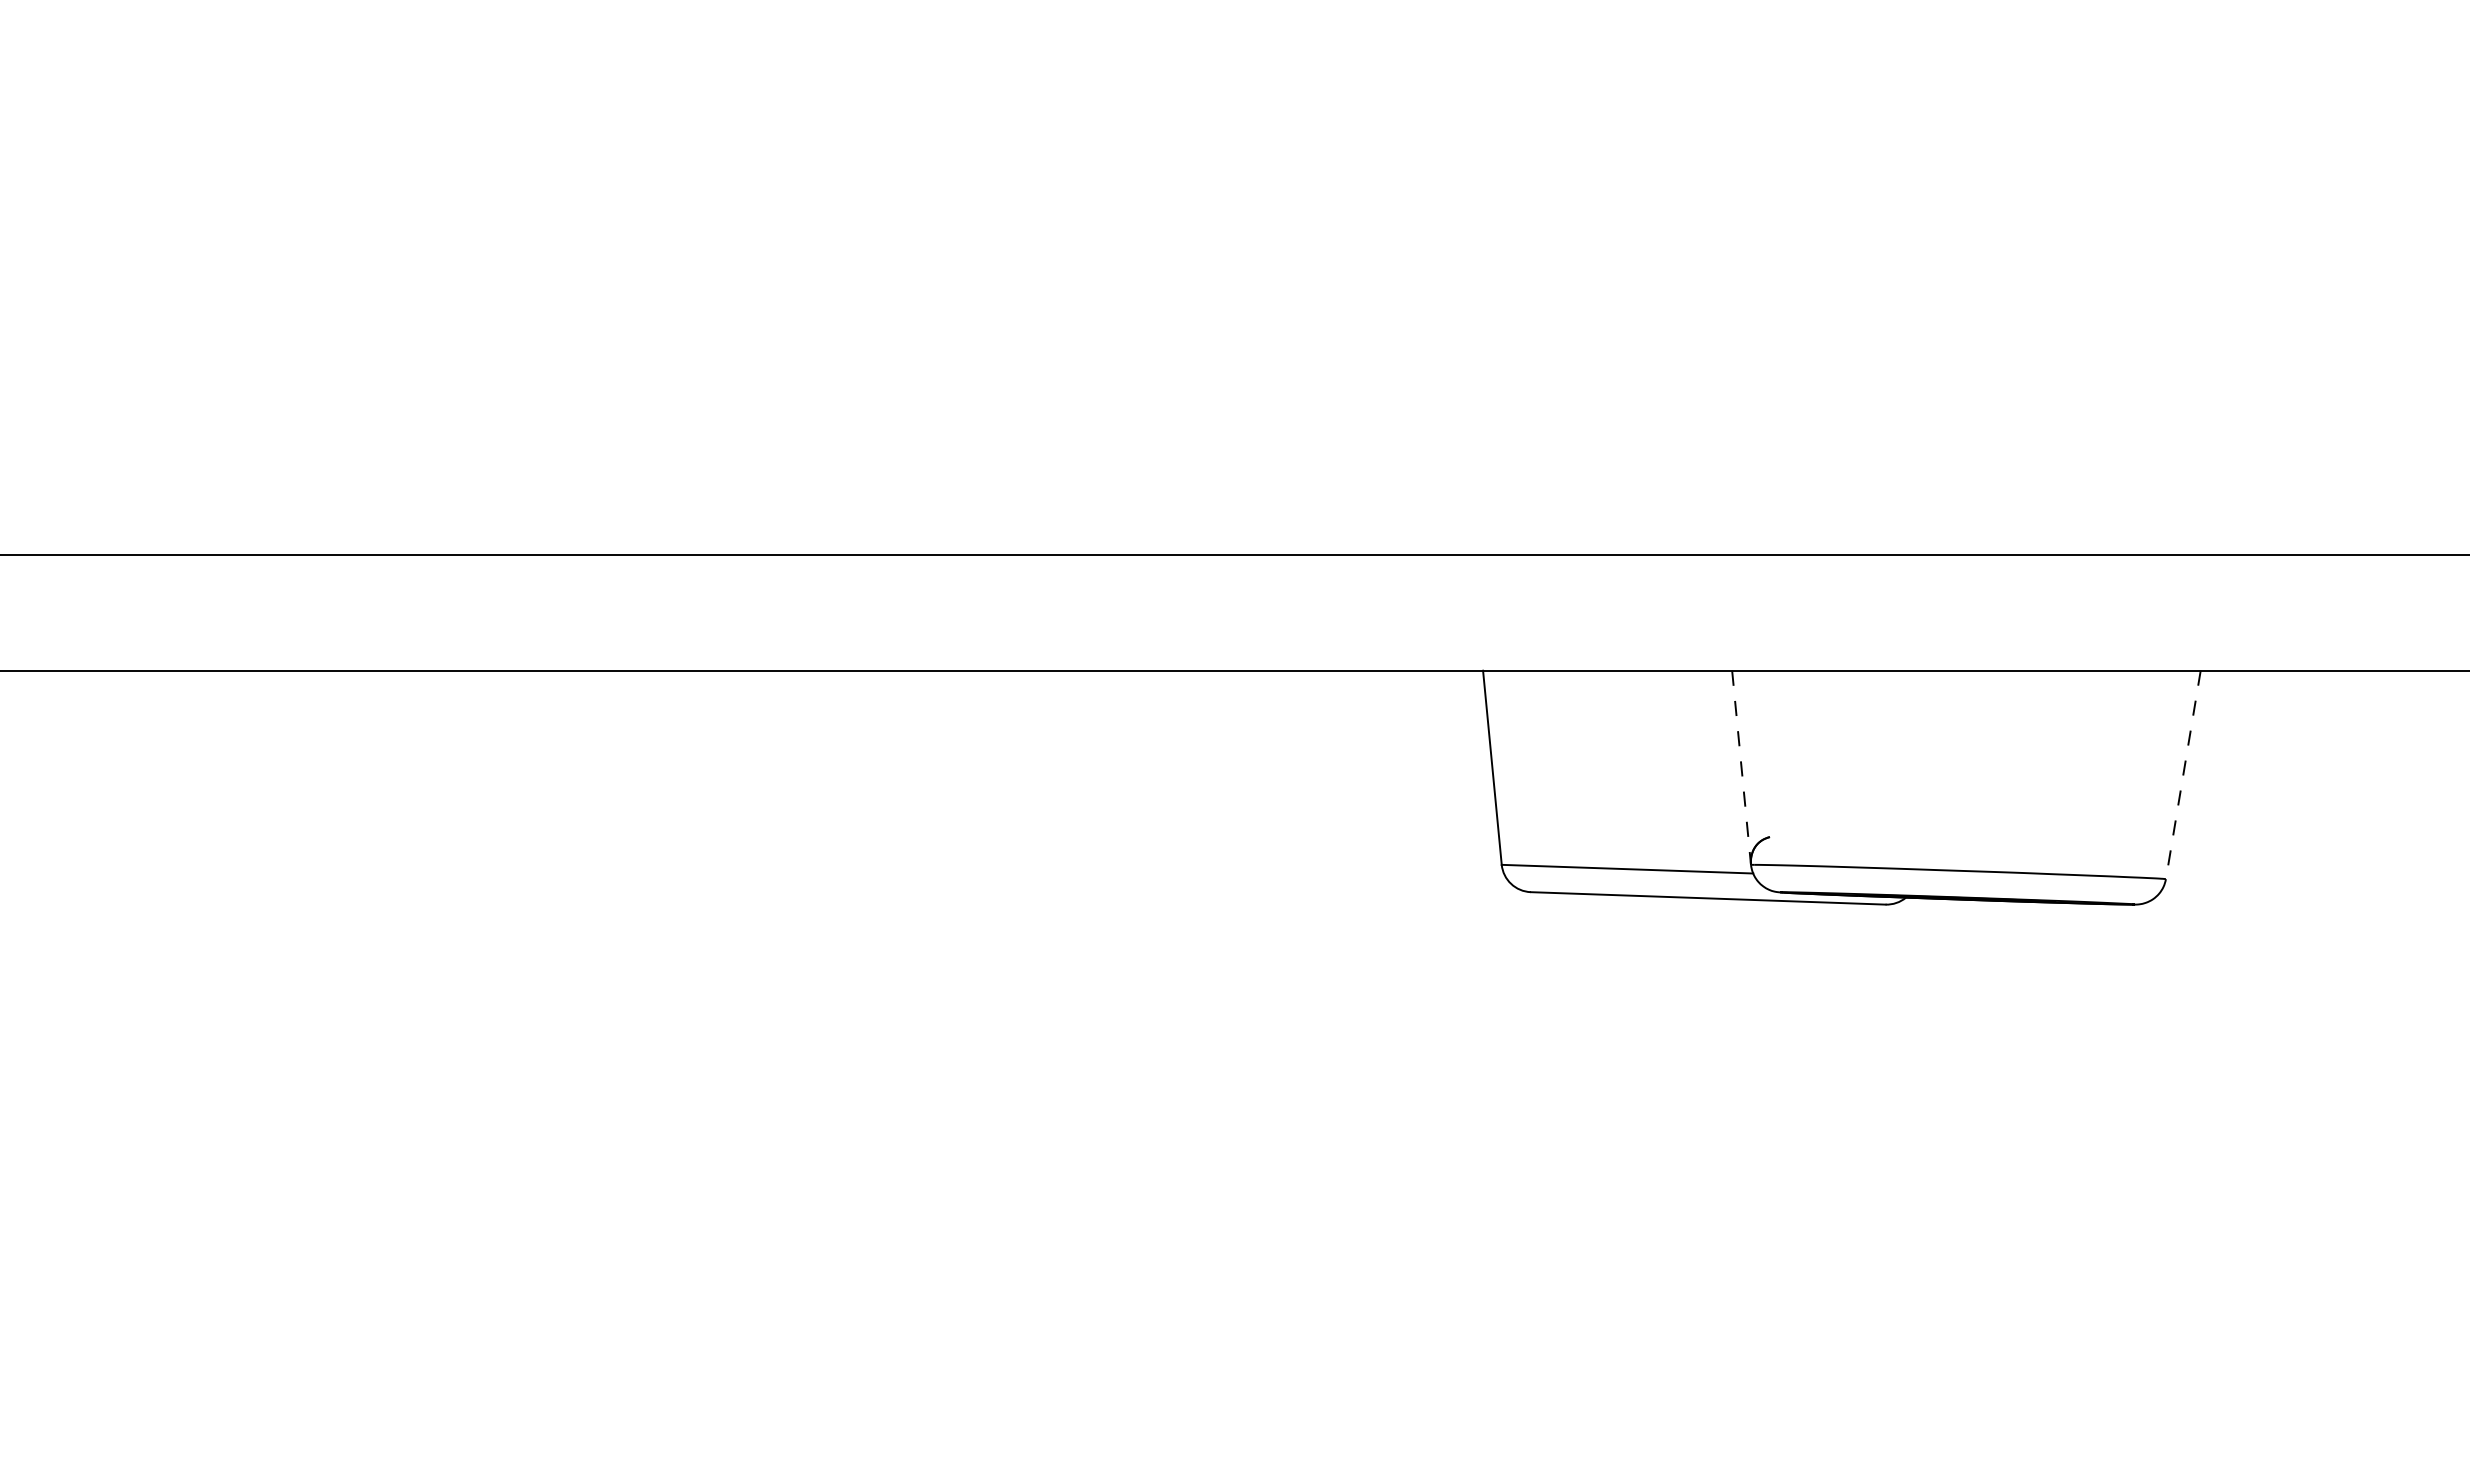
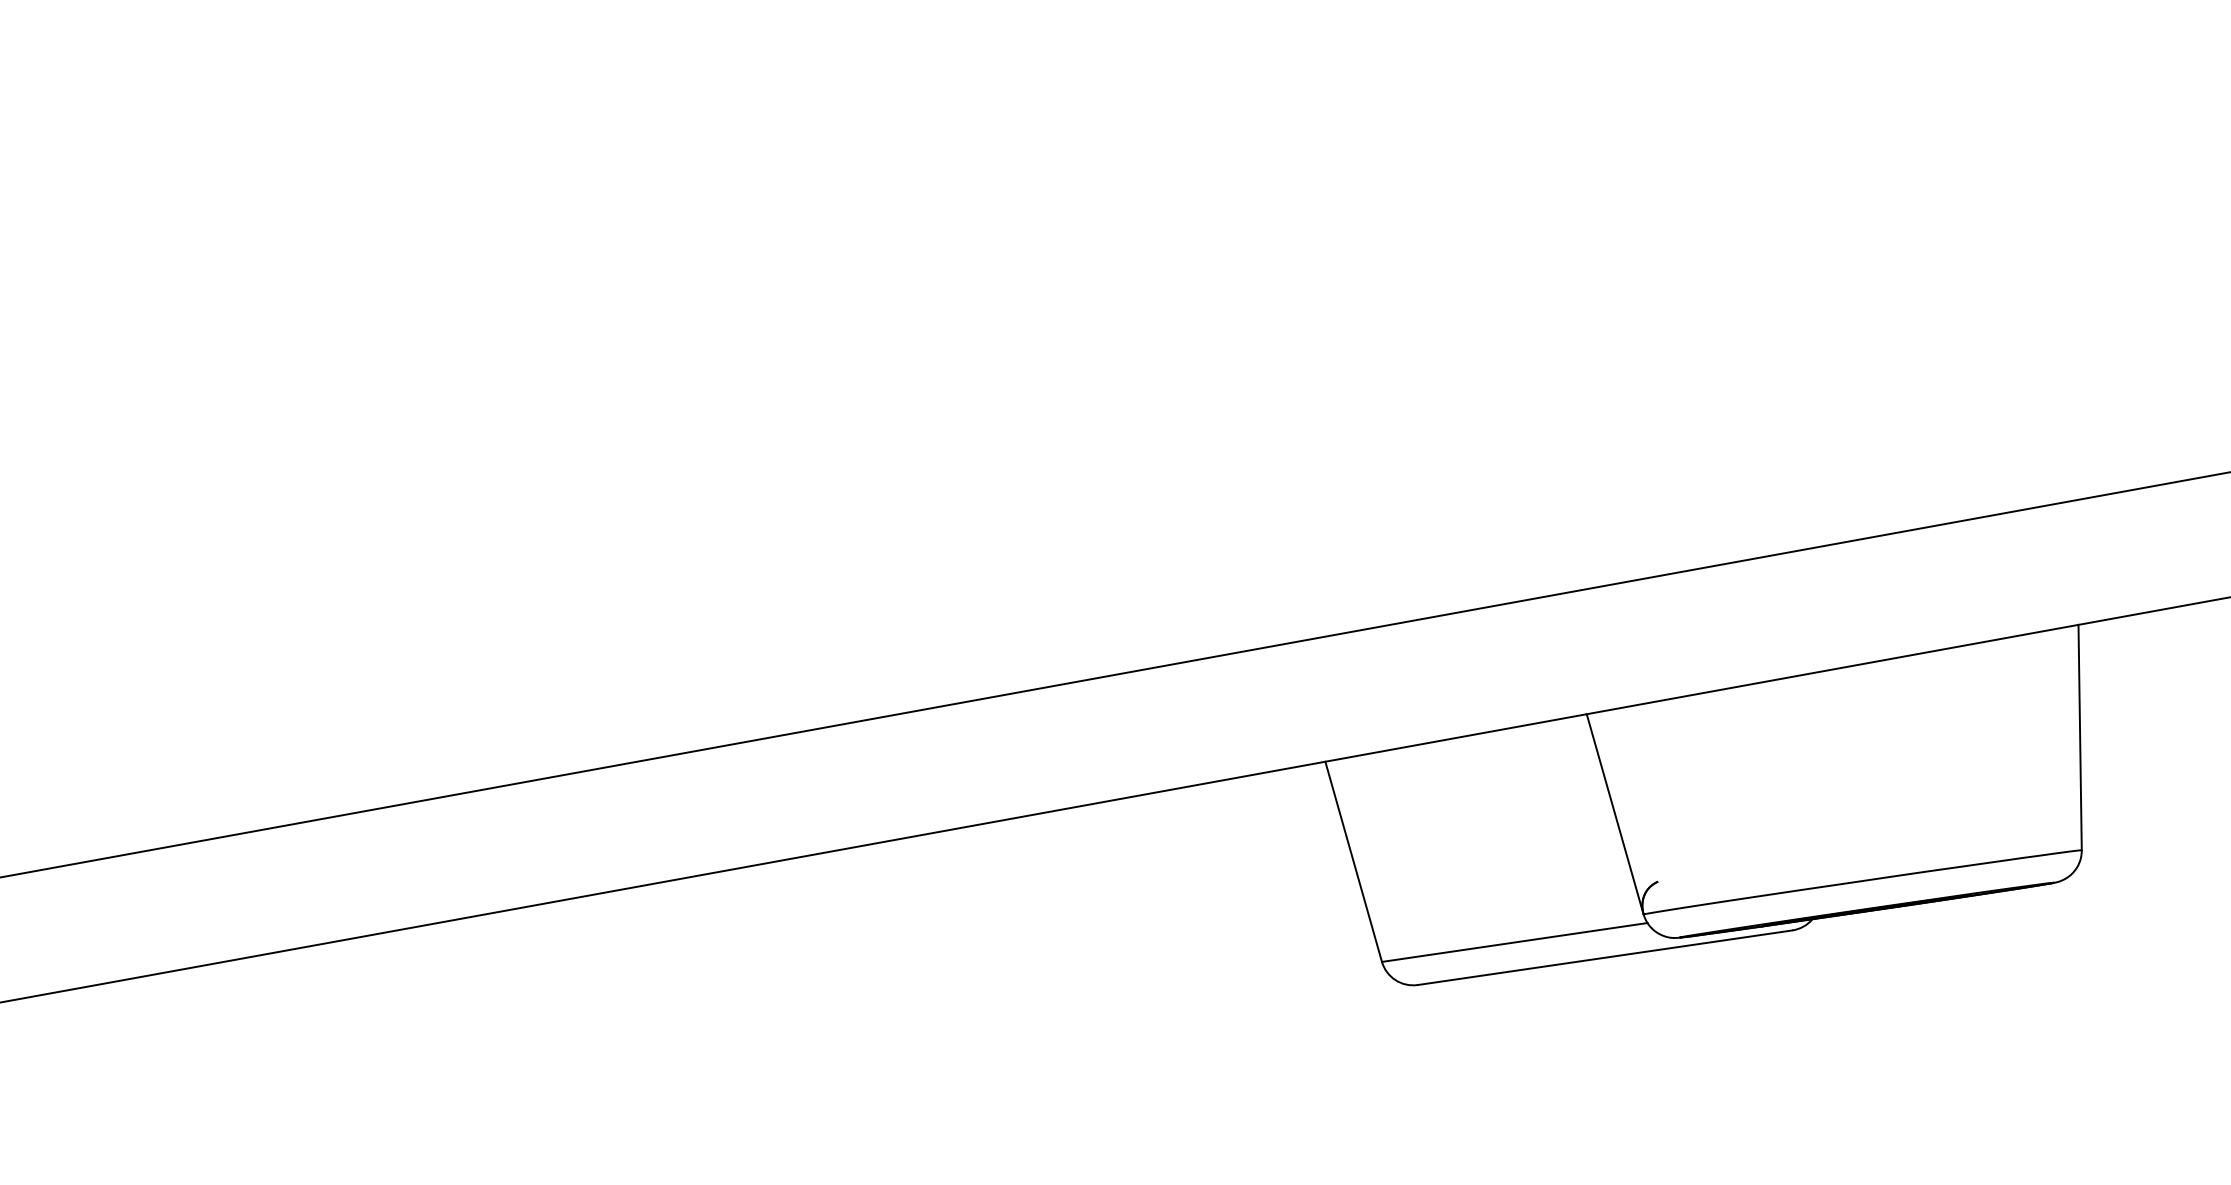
line: (1741, 767) -> (1615, 814), dashed -> solid
line: (2183, 774) -> (2080, 737), dashed -> solid

